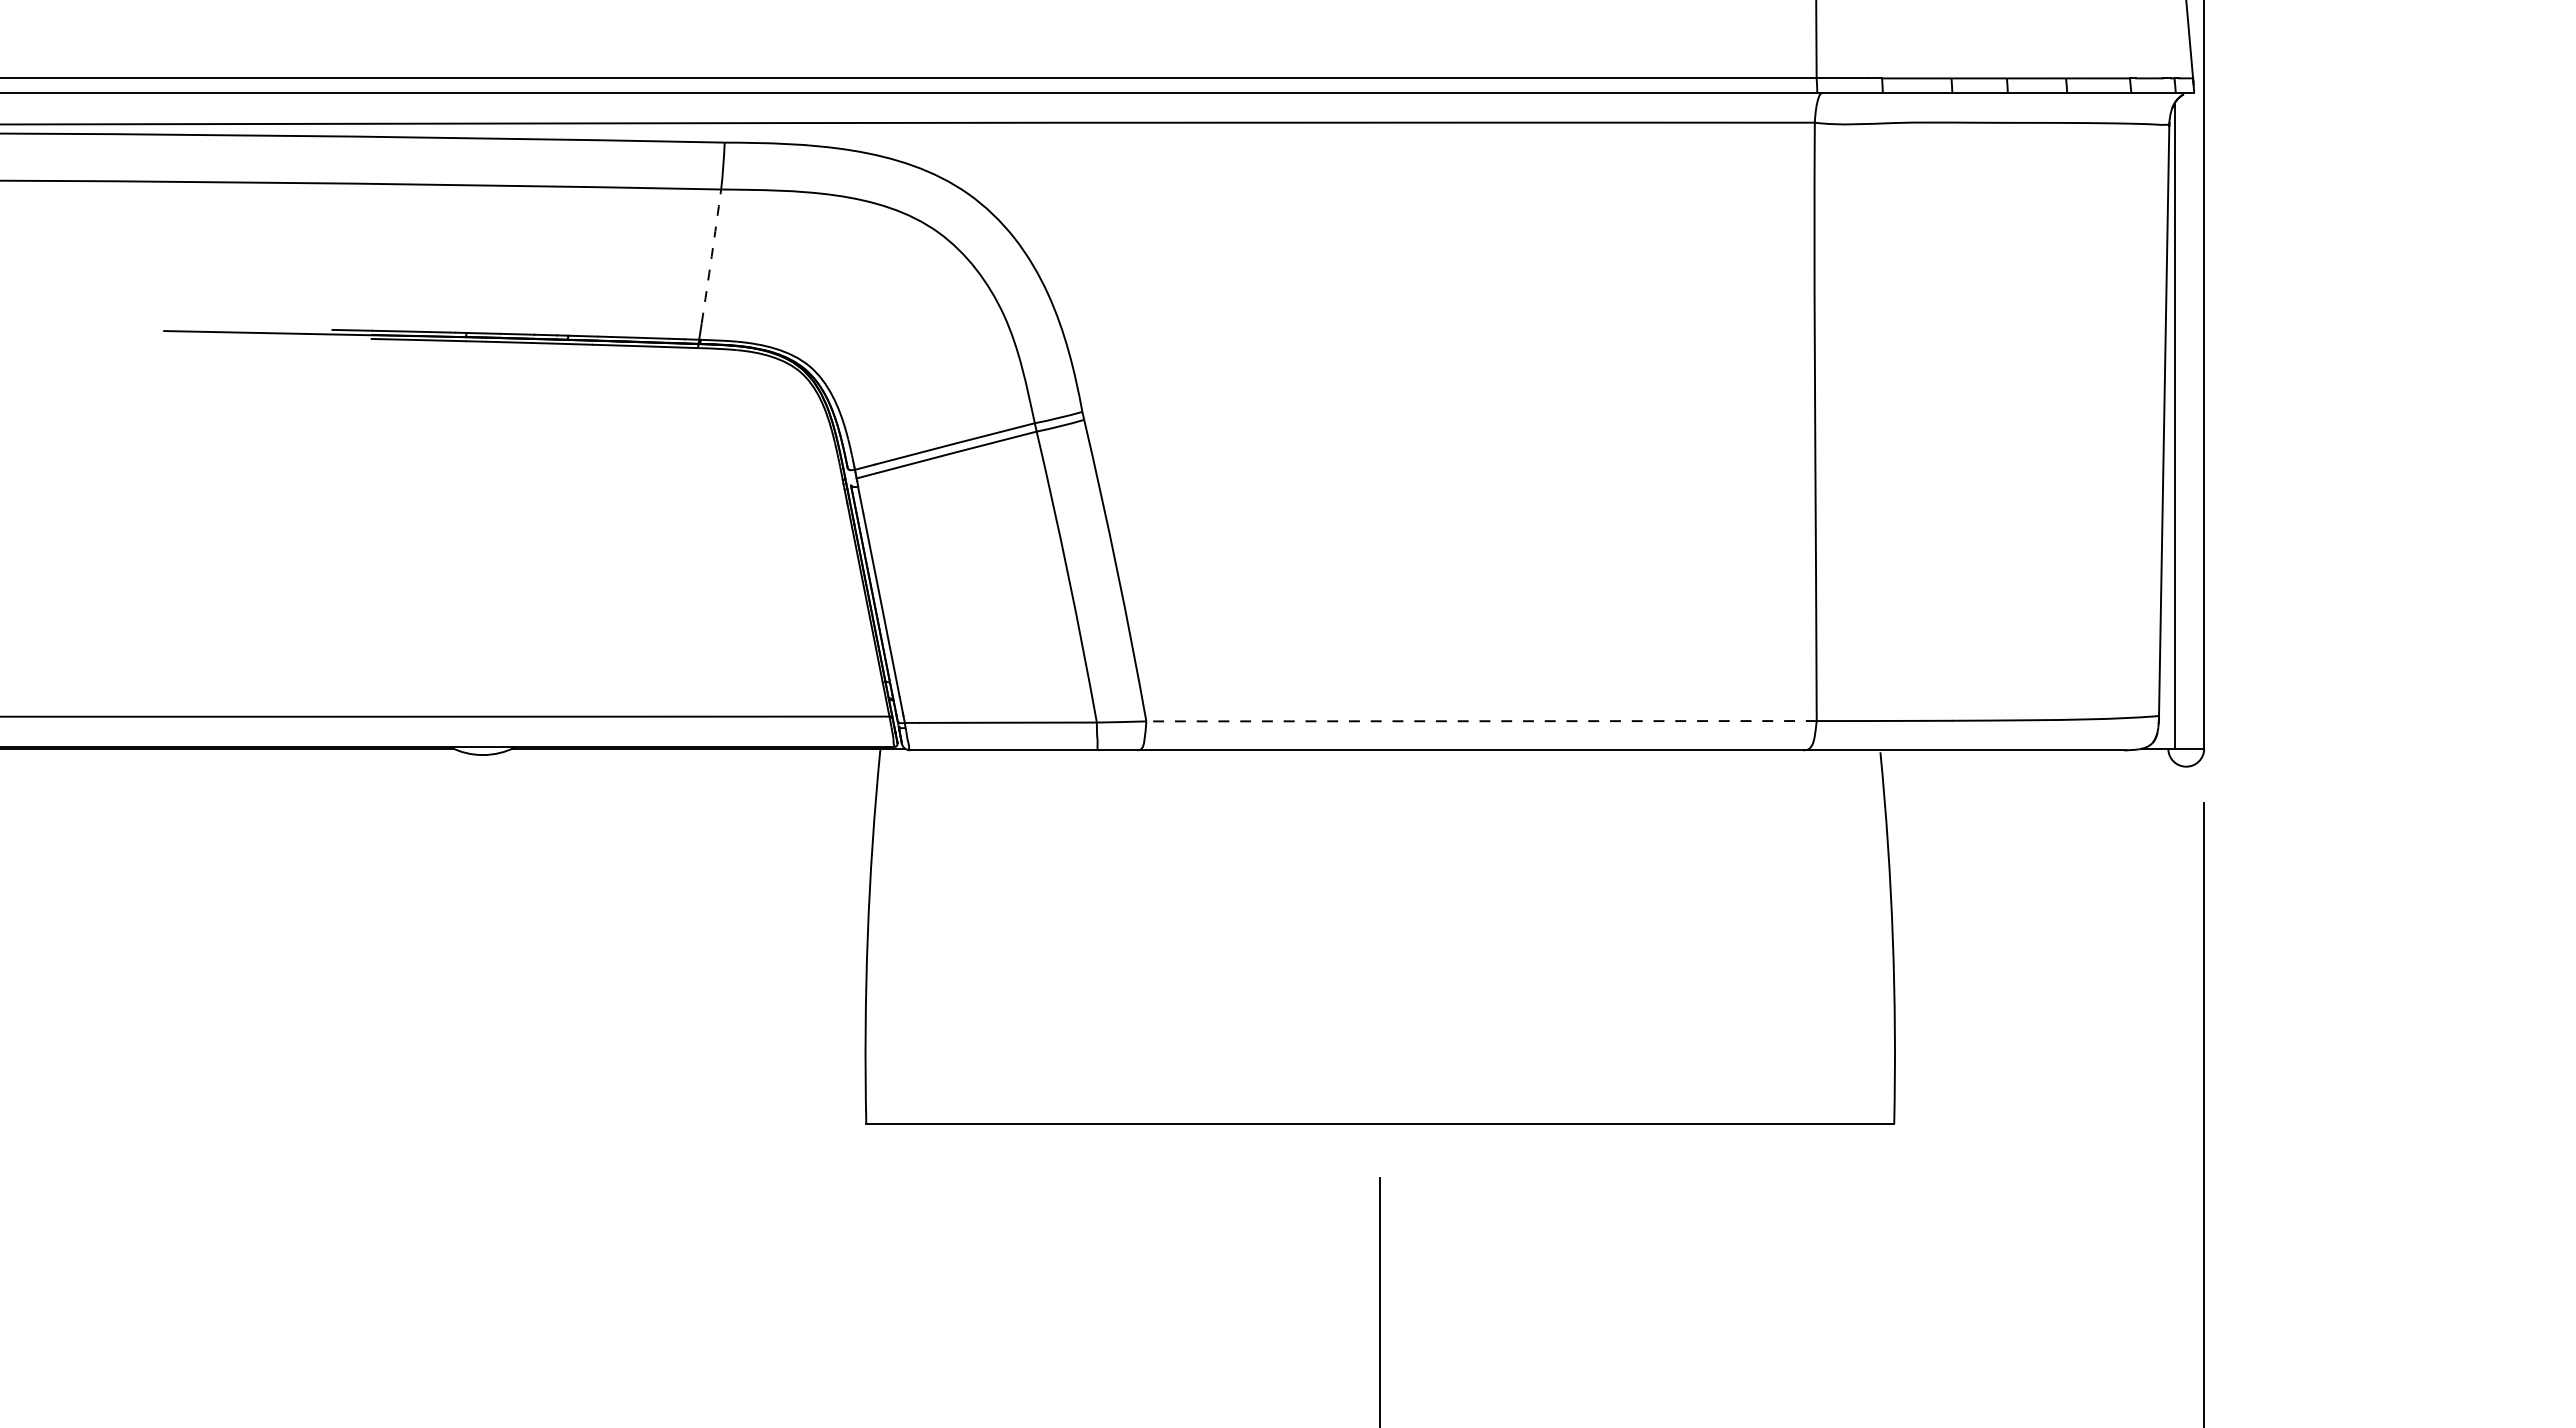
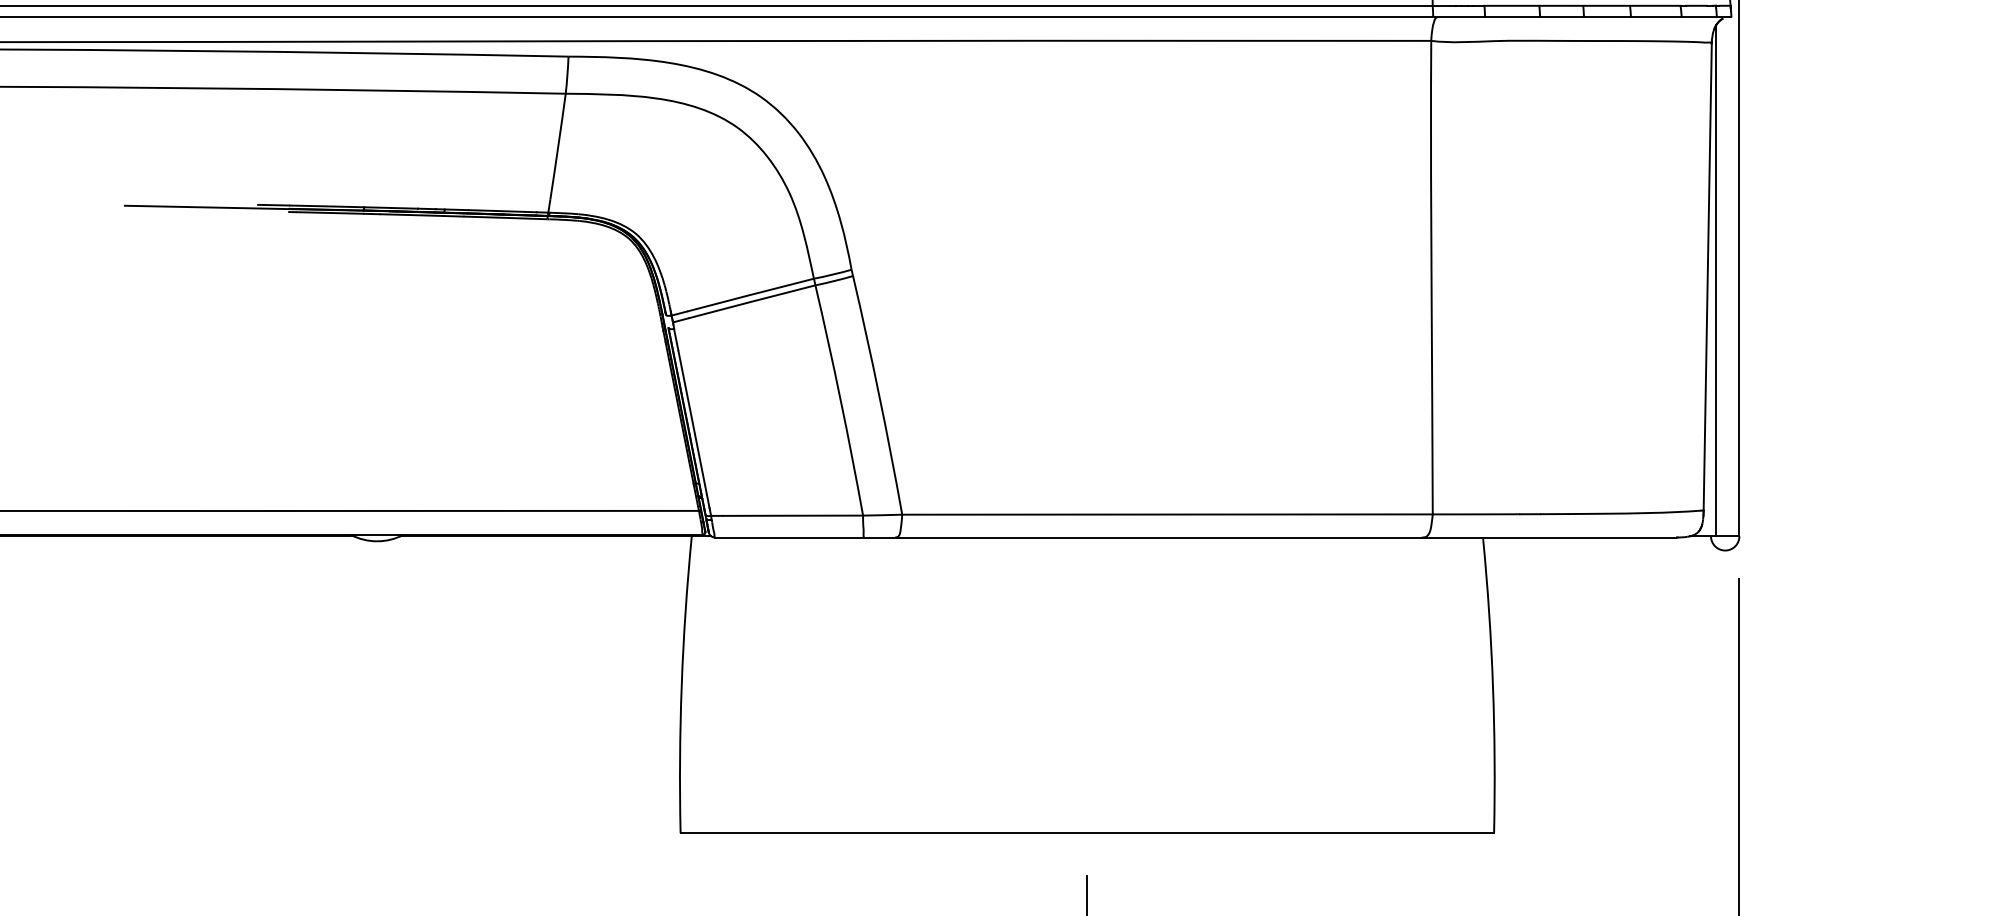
arc: (711, 256) -> (558, 146), dashed -> solid
line: (1481, 721) -> (1167, 514), dashed -> solid

